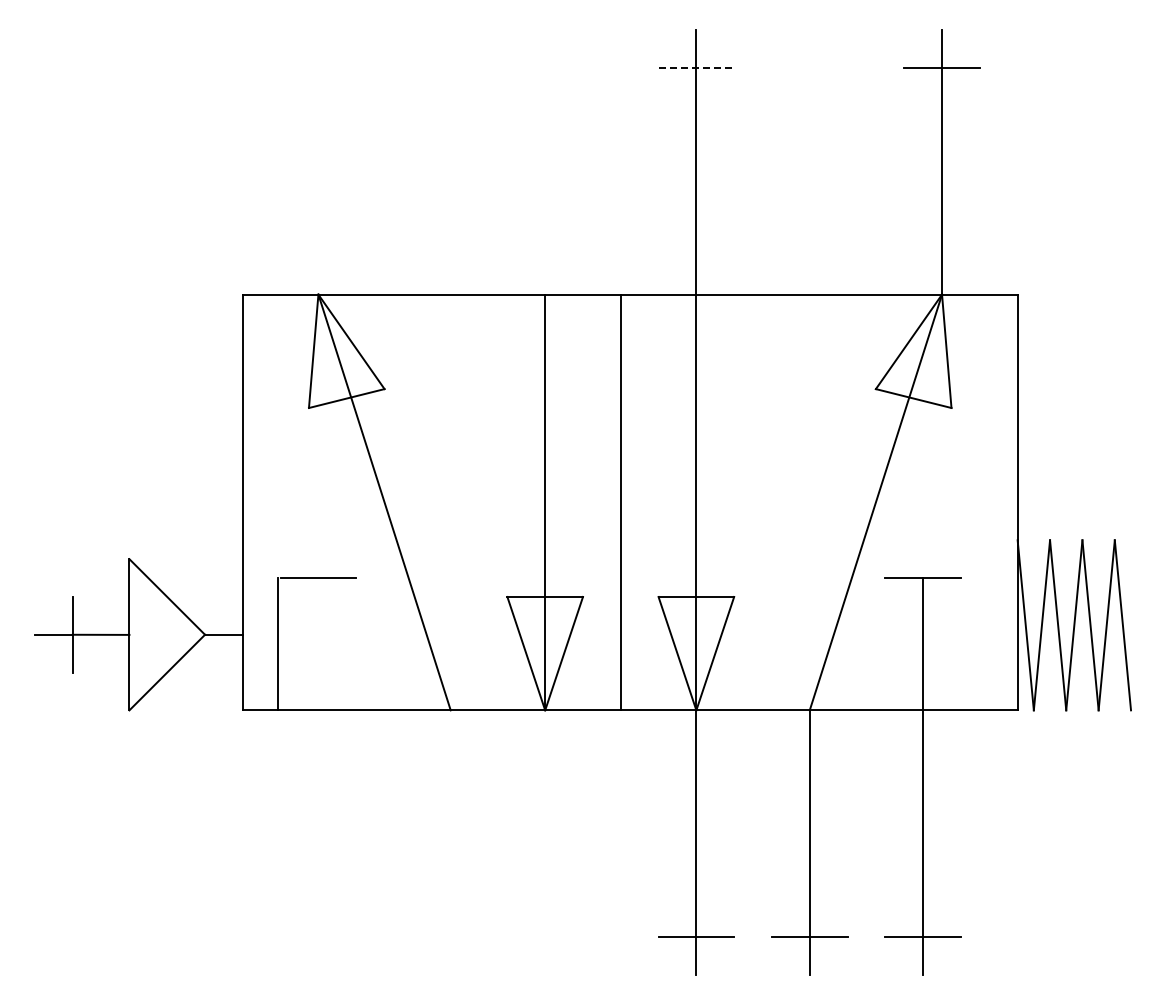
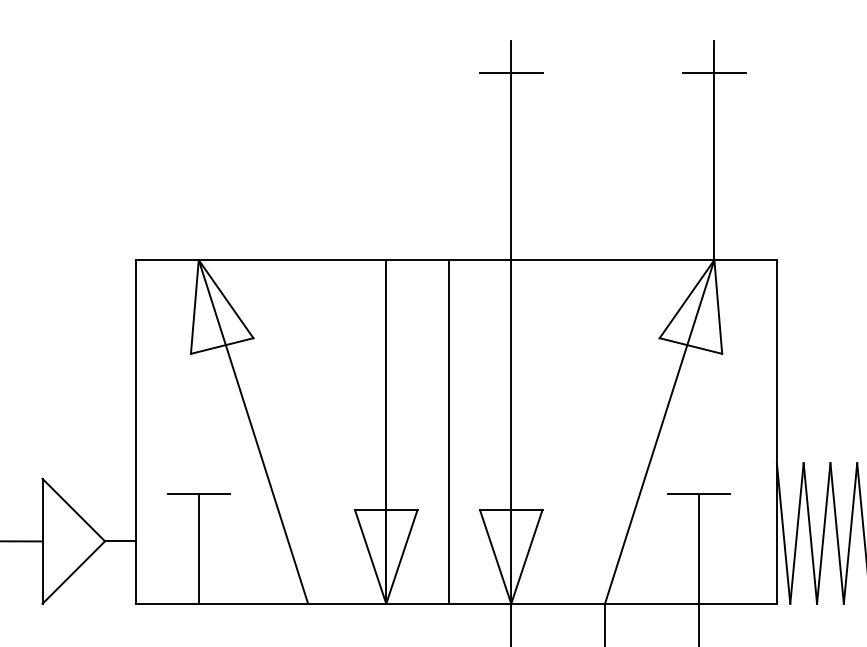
line: (696, 67) -> (511, 72), dashed -> solid
line: (278, 644) -> (198, 549), moved

